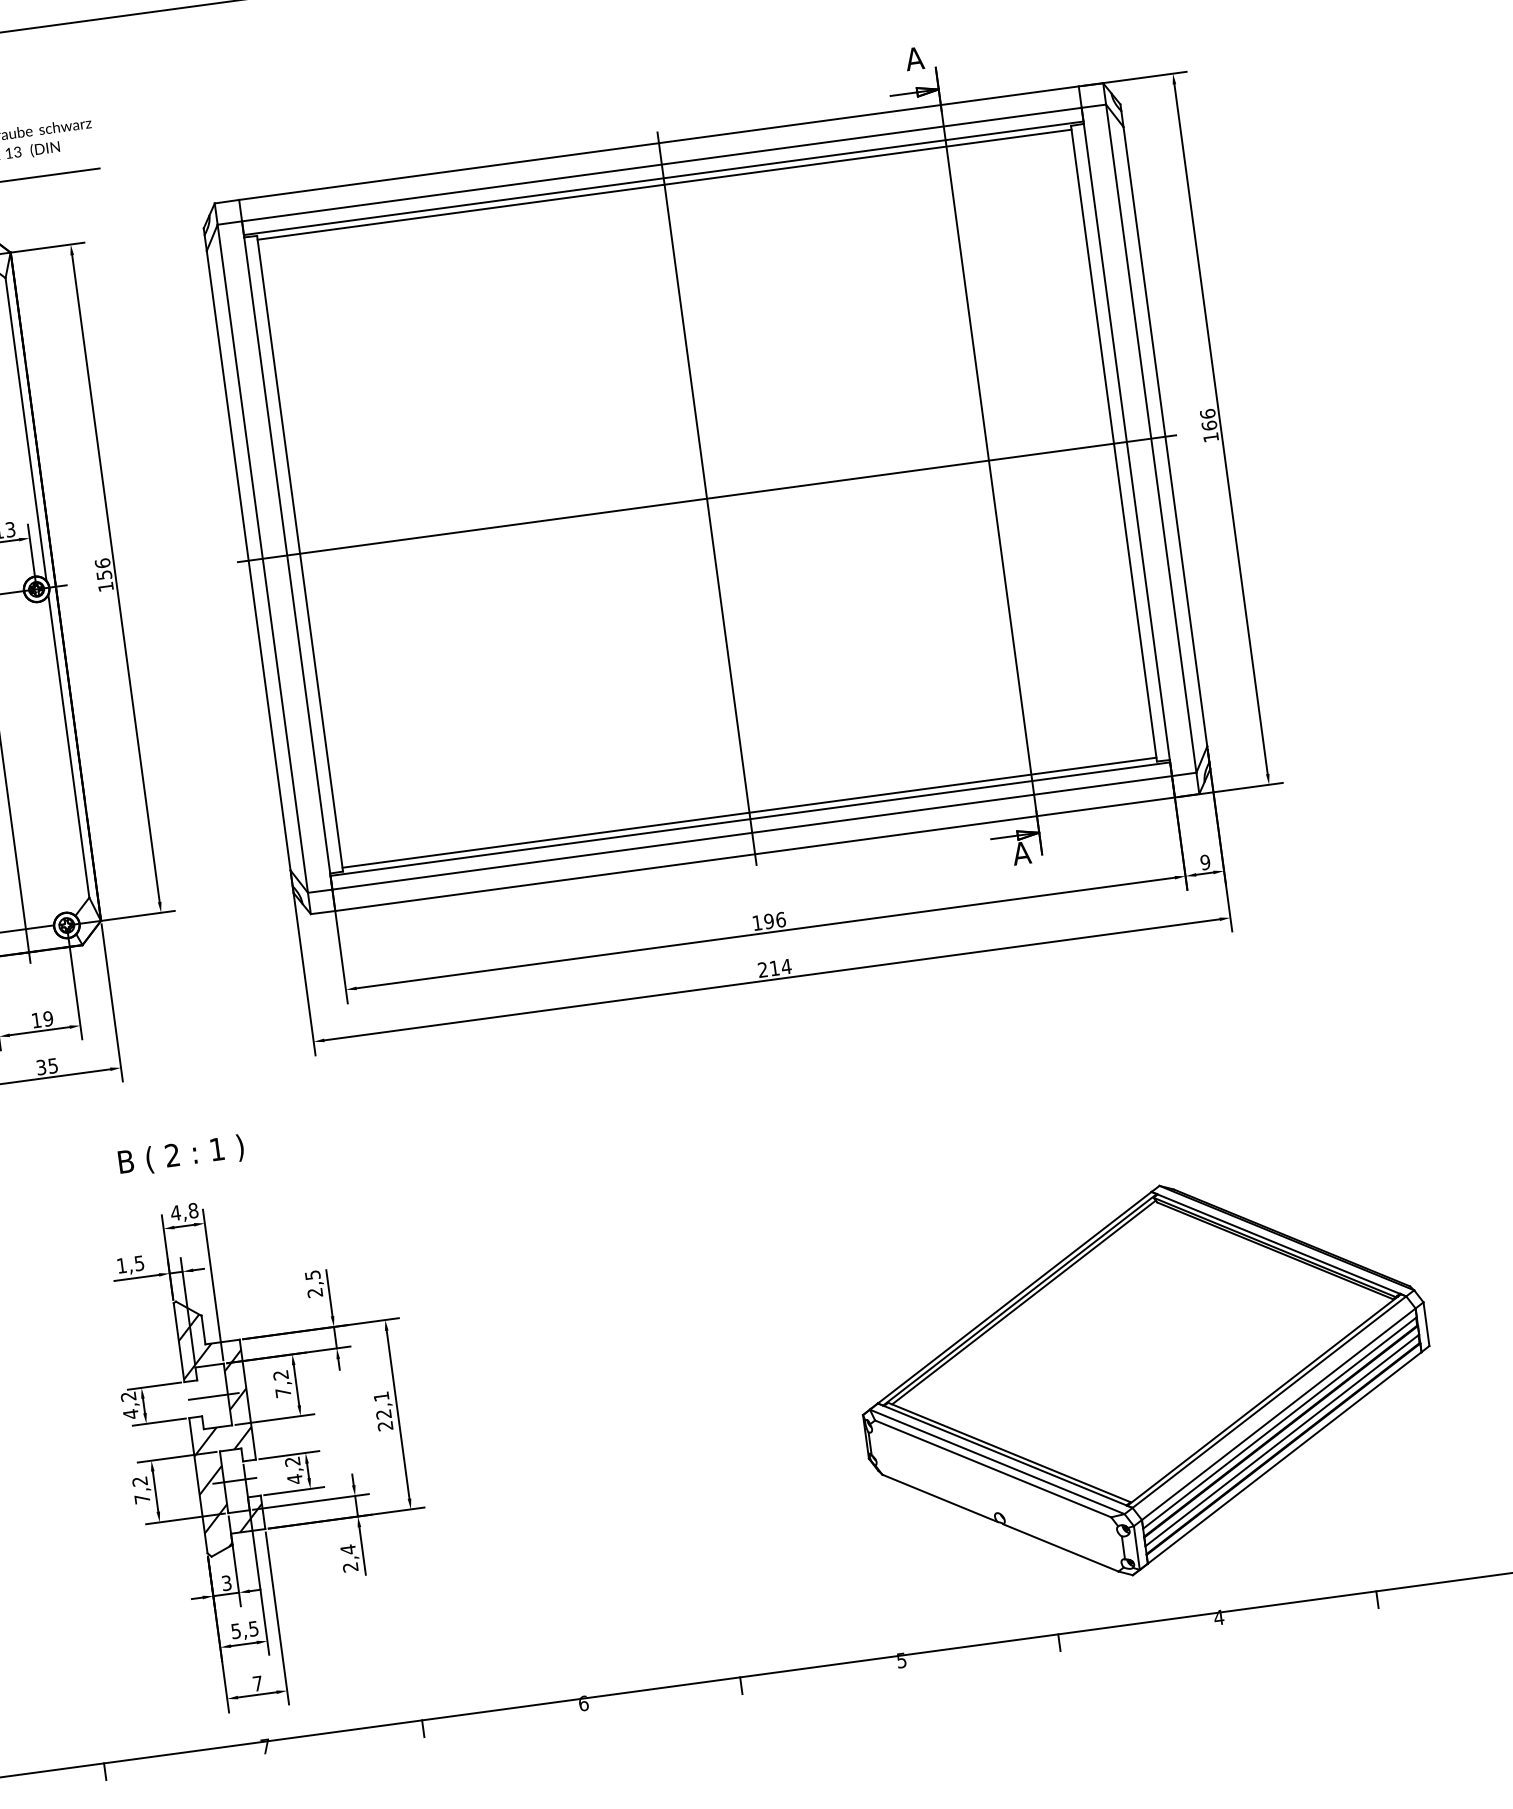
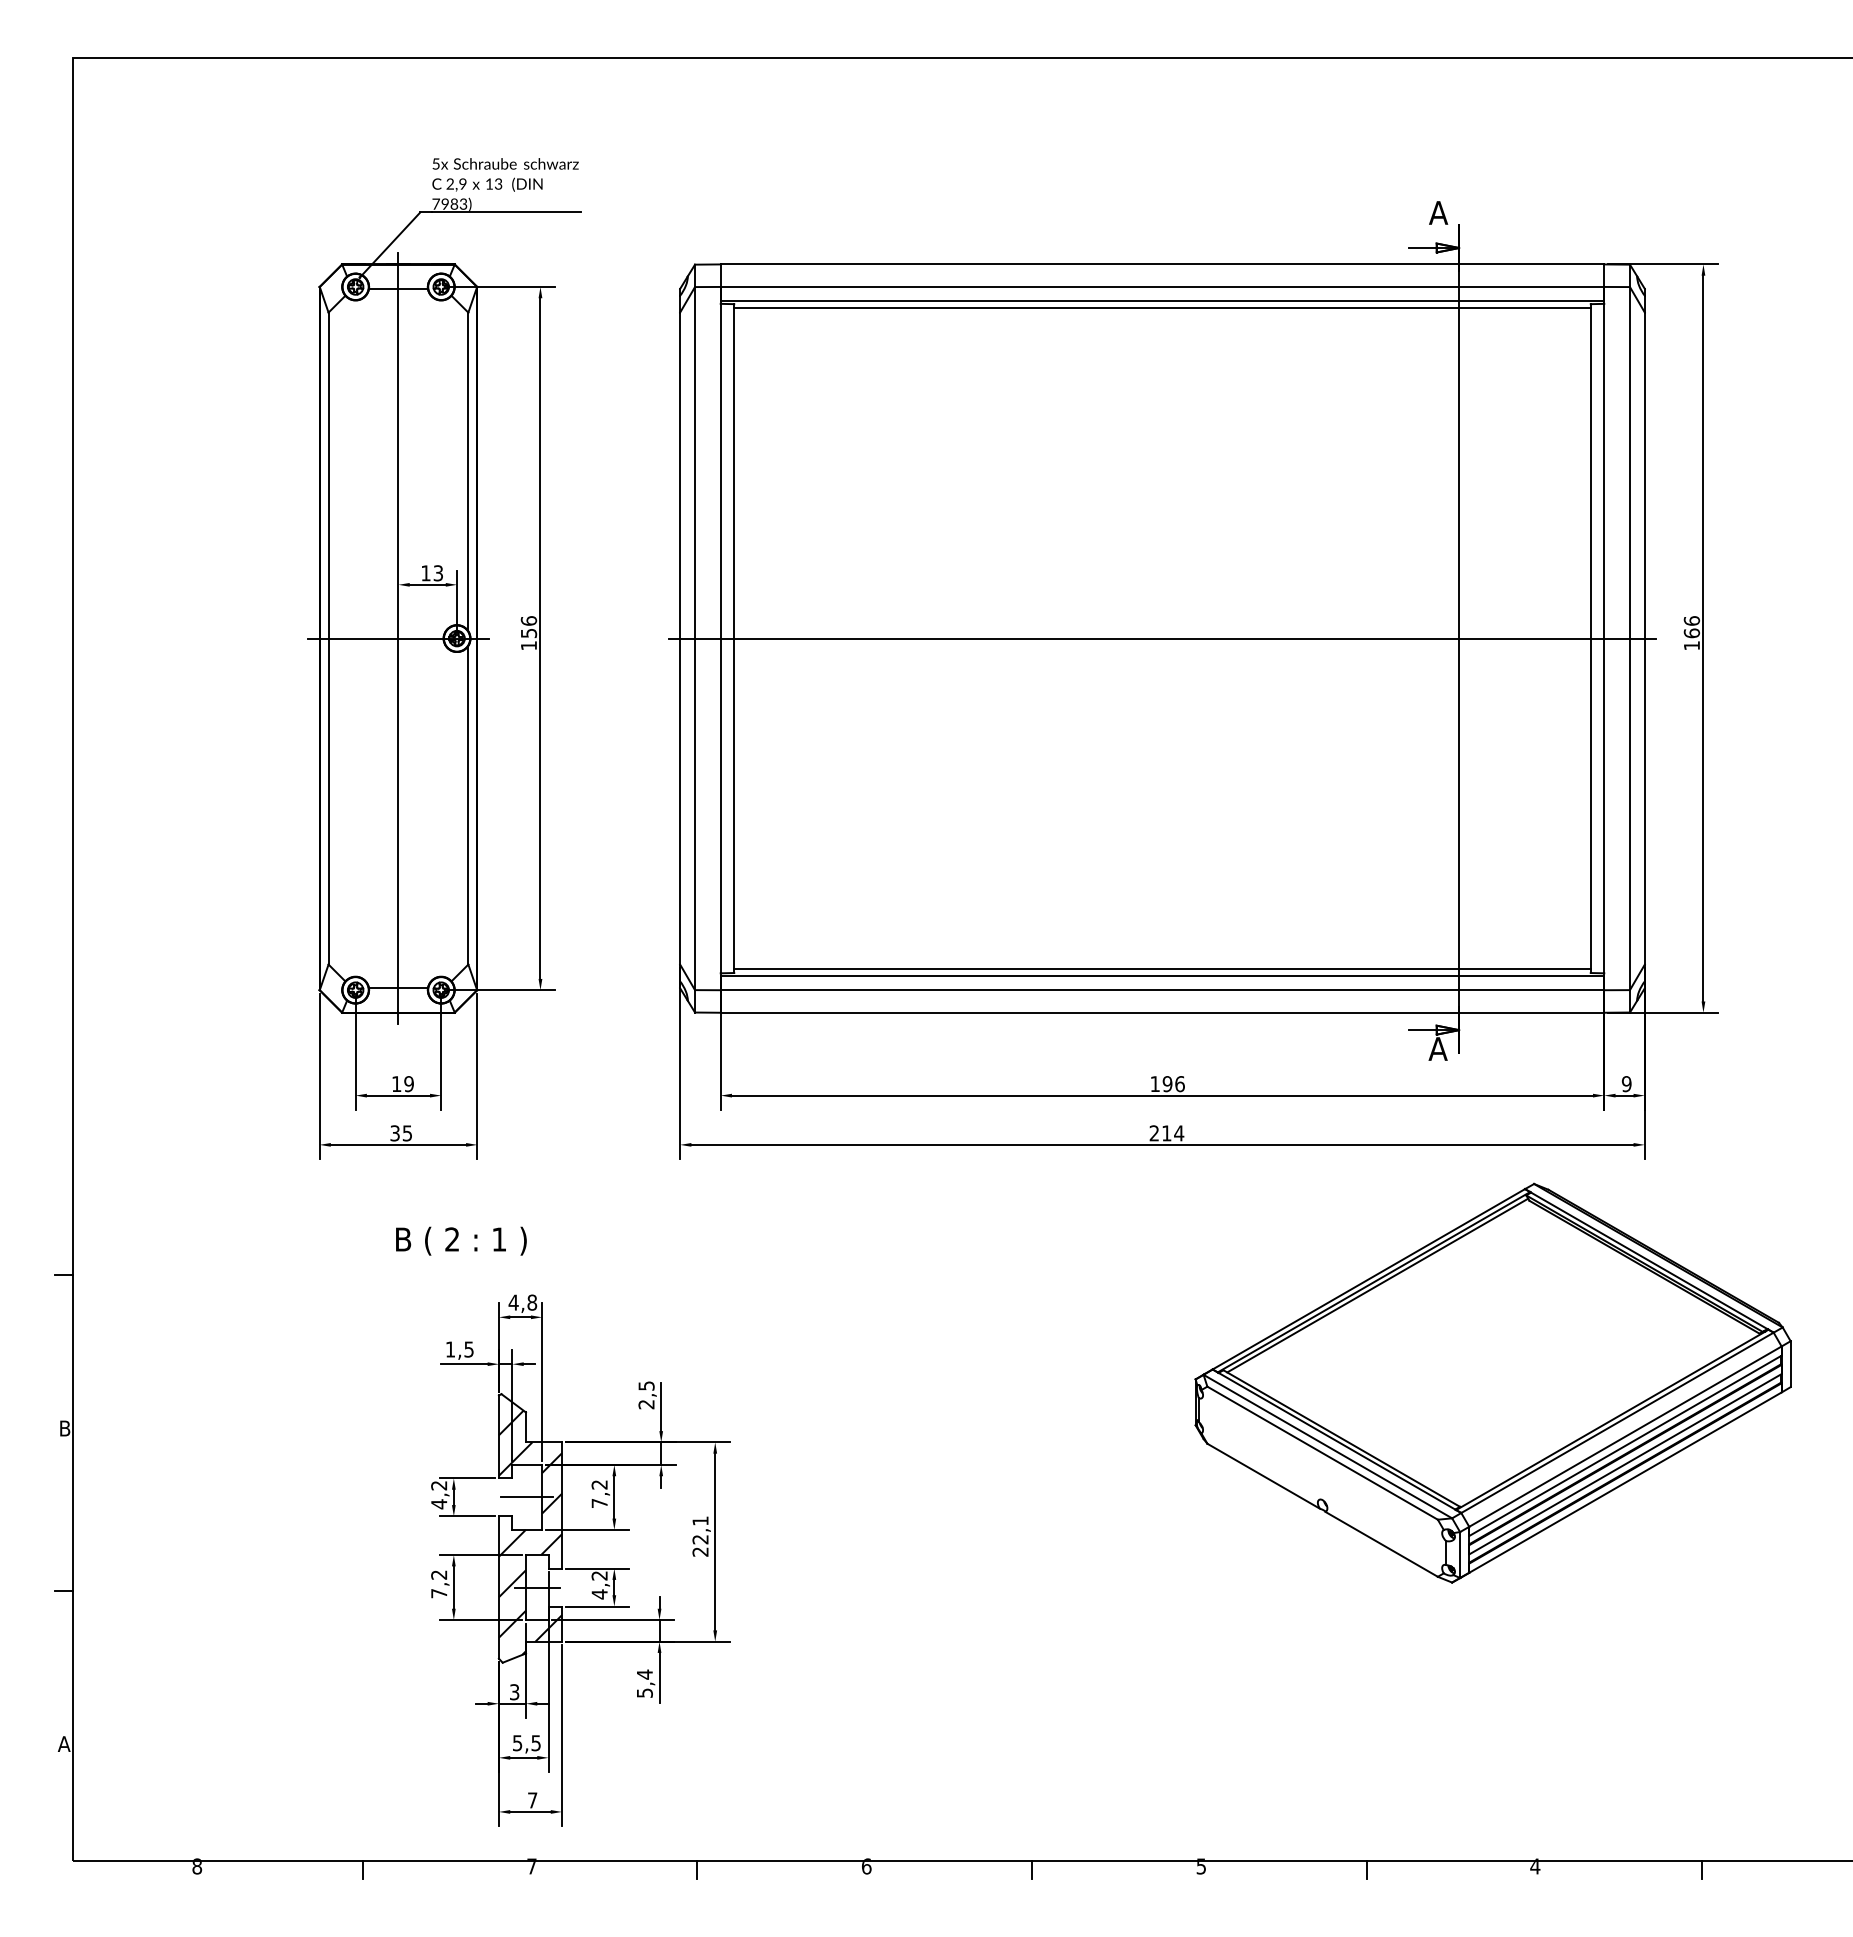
line: (707, 498) -> (1162, 638), removed
text: (181, 1155) -> (461, 1240), moved
part: (1145, 1379) -> (1492, 1382), moved
text: (350, 1566) -> (644, 1692), 2,4 -> 5,4

